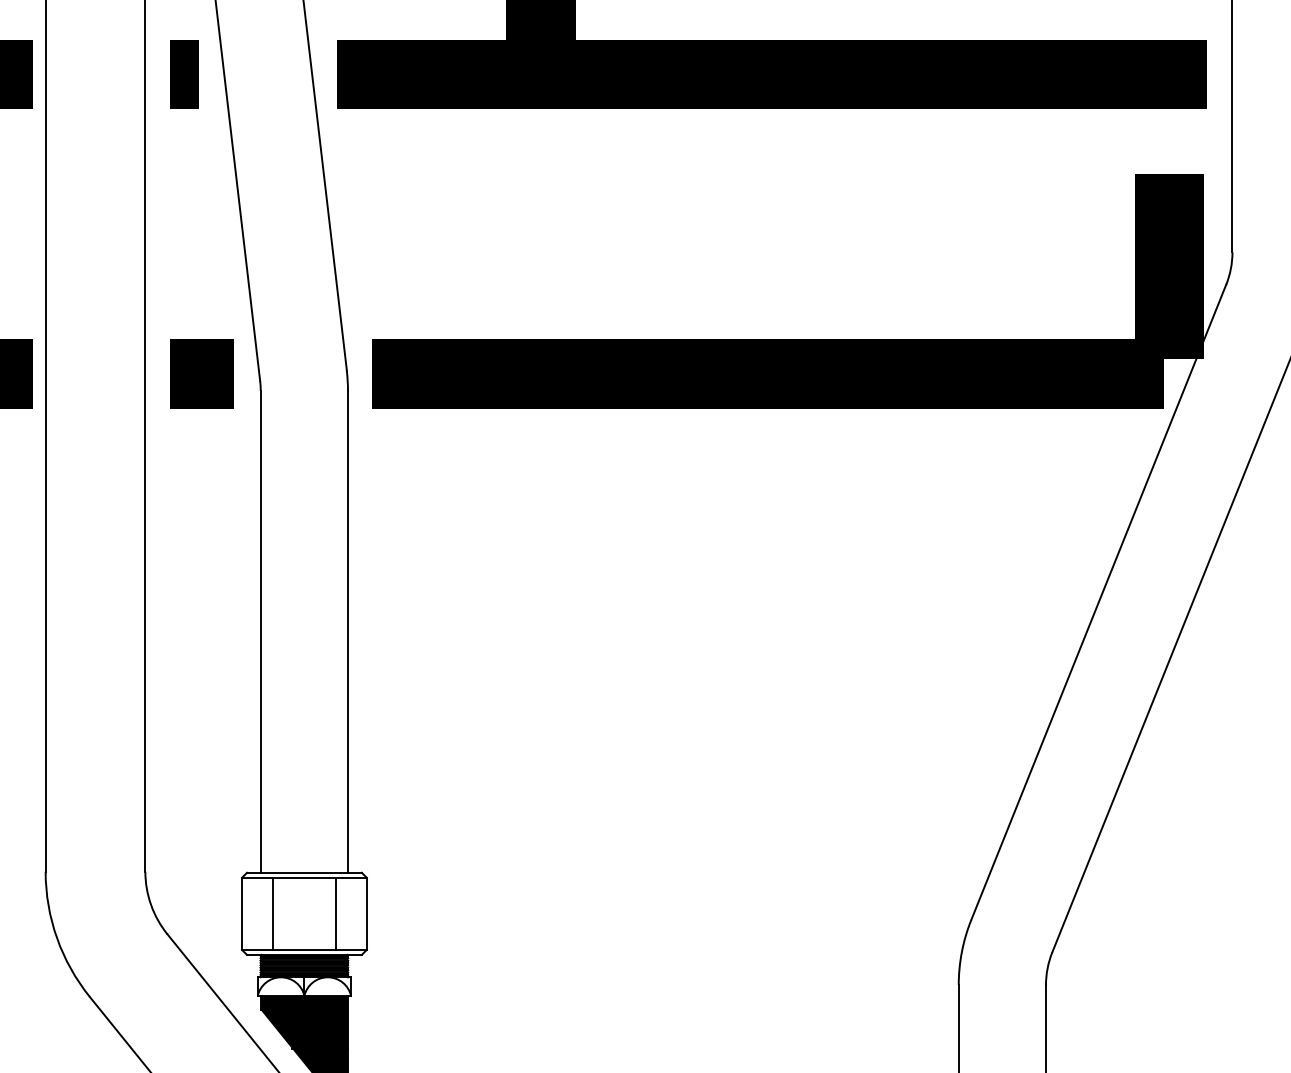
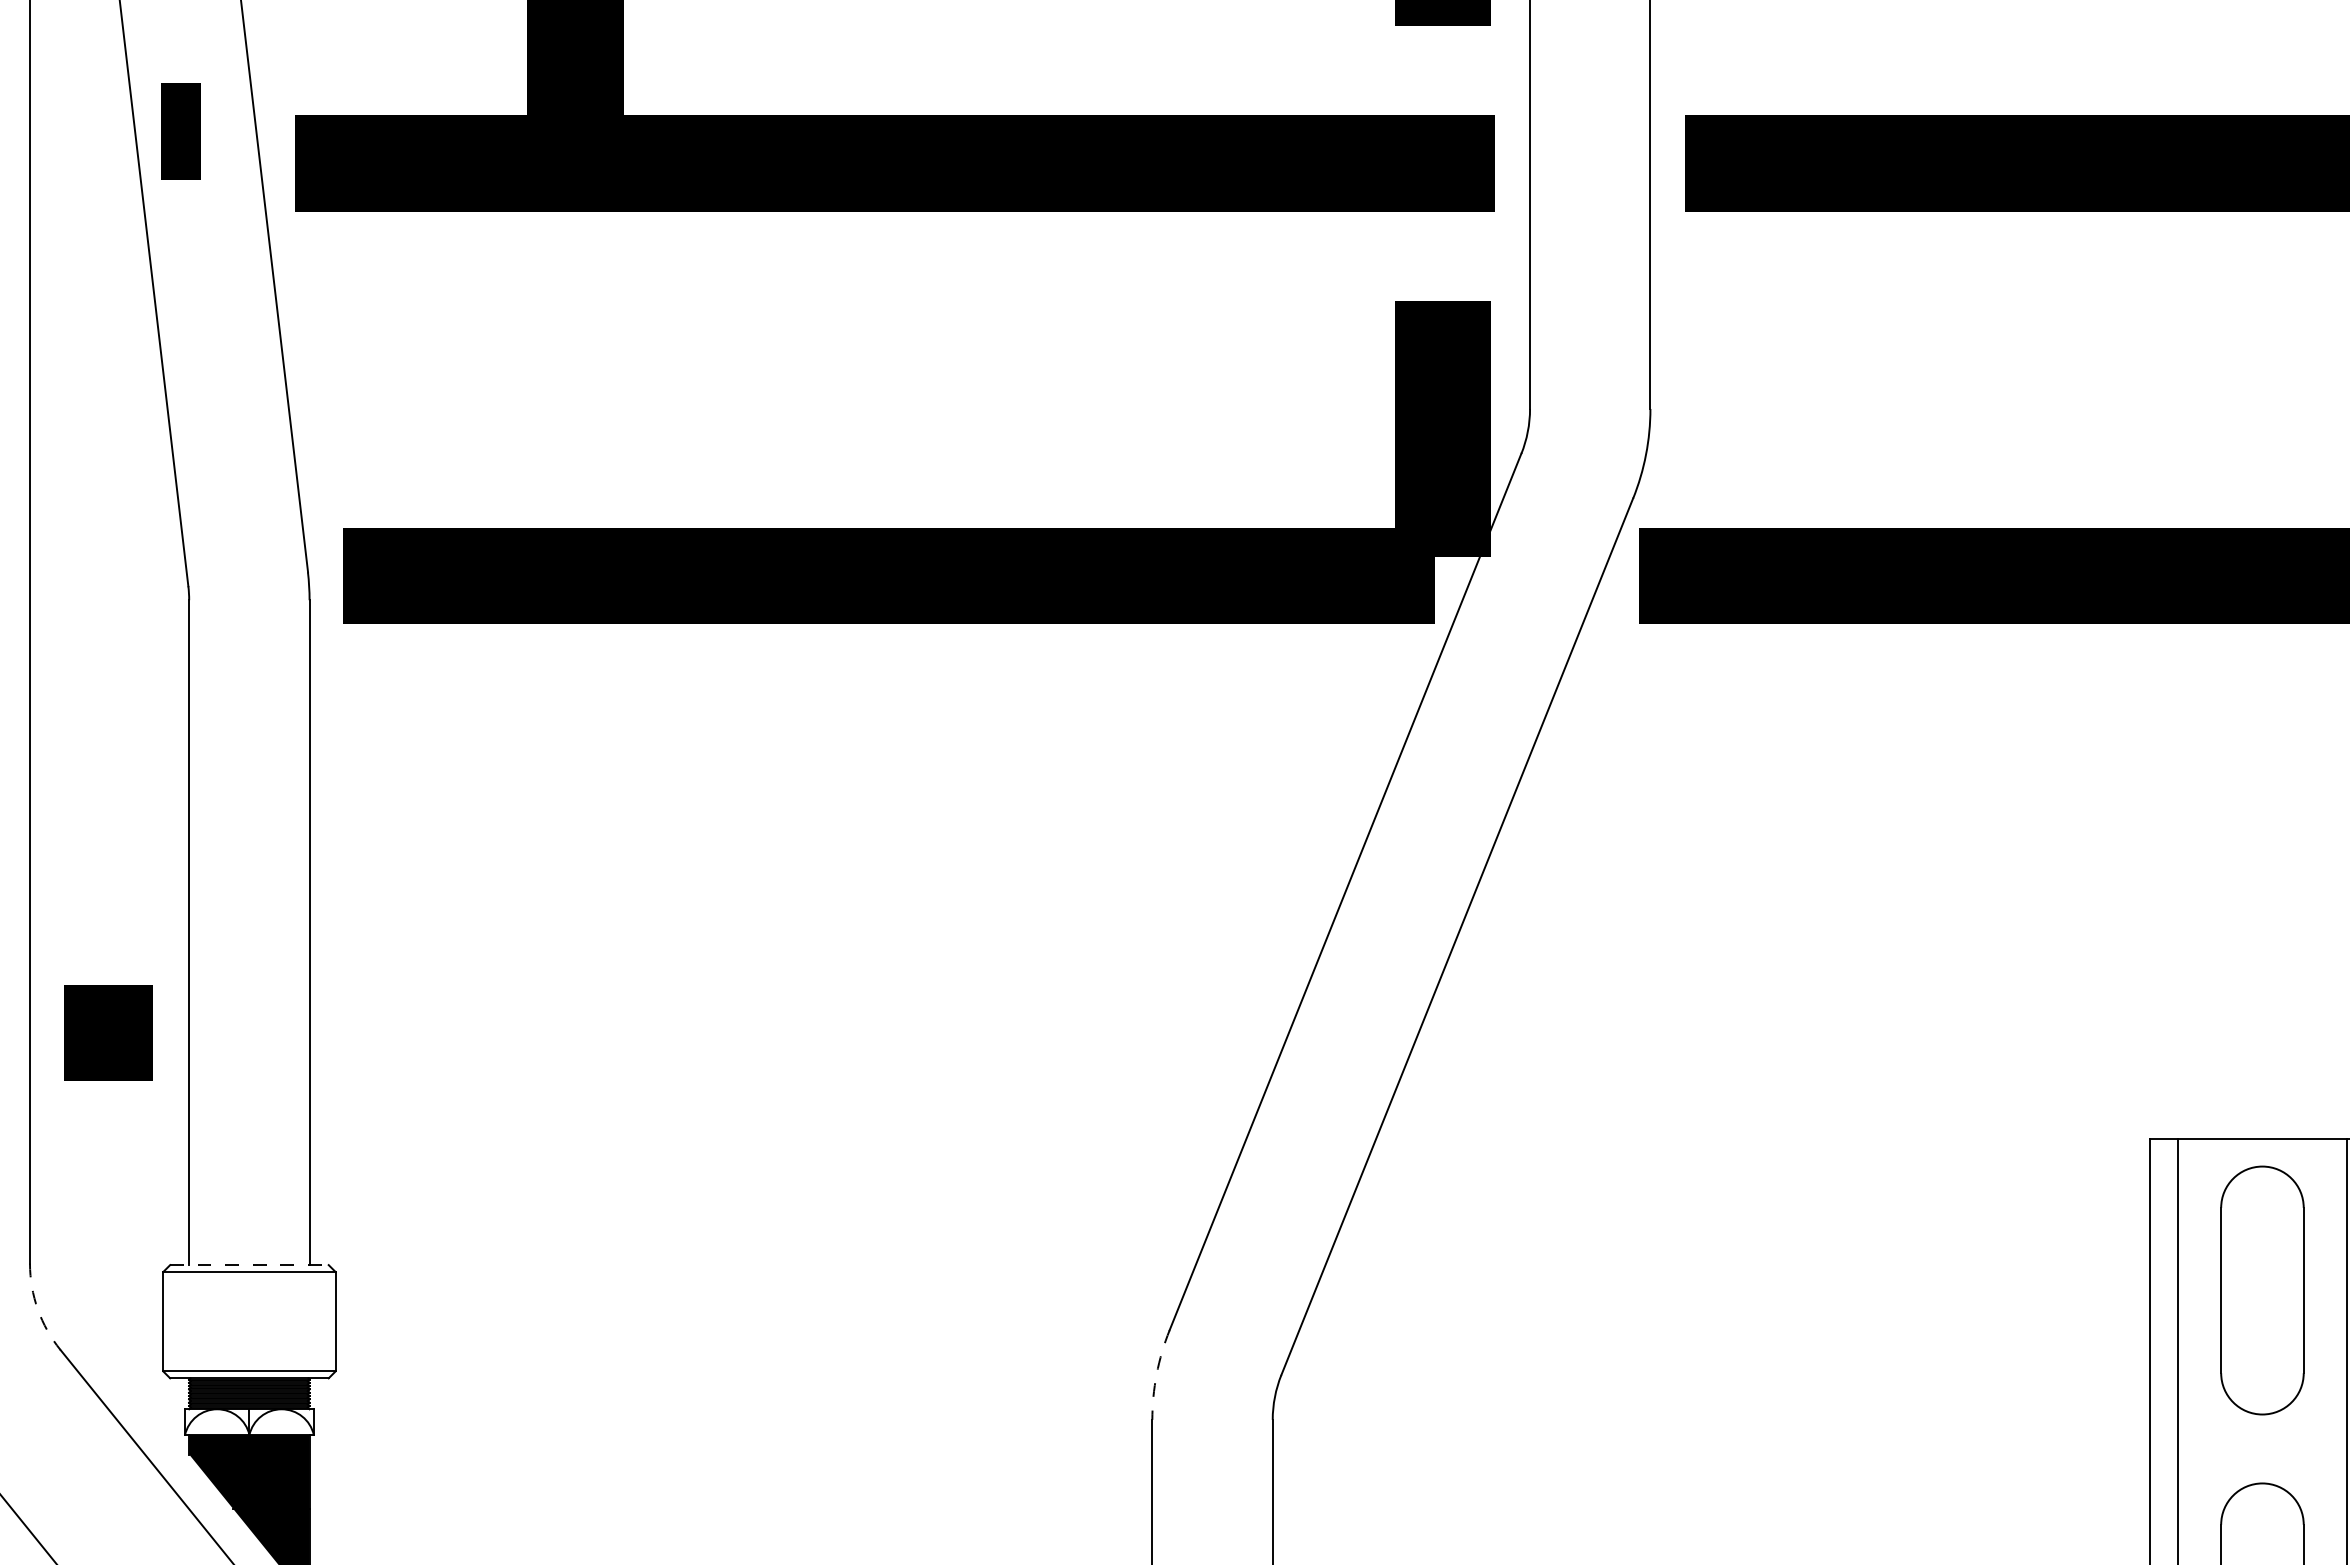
line: (184, 74) -> (180, 131), moved
line: (202, 373) -> (108, 1032), moved
line: (304, 873) -> (249, 1265), solid -> dashed
arc: (150, 905) -> (37, 1309), solid -> dashed
line: (273, 913) -> (206, 1321), removed
line: (335, 913) -> (292, 1321), removed
arc: (961, 952) -> (1156, 1374), solid -> dashed

